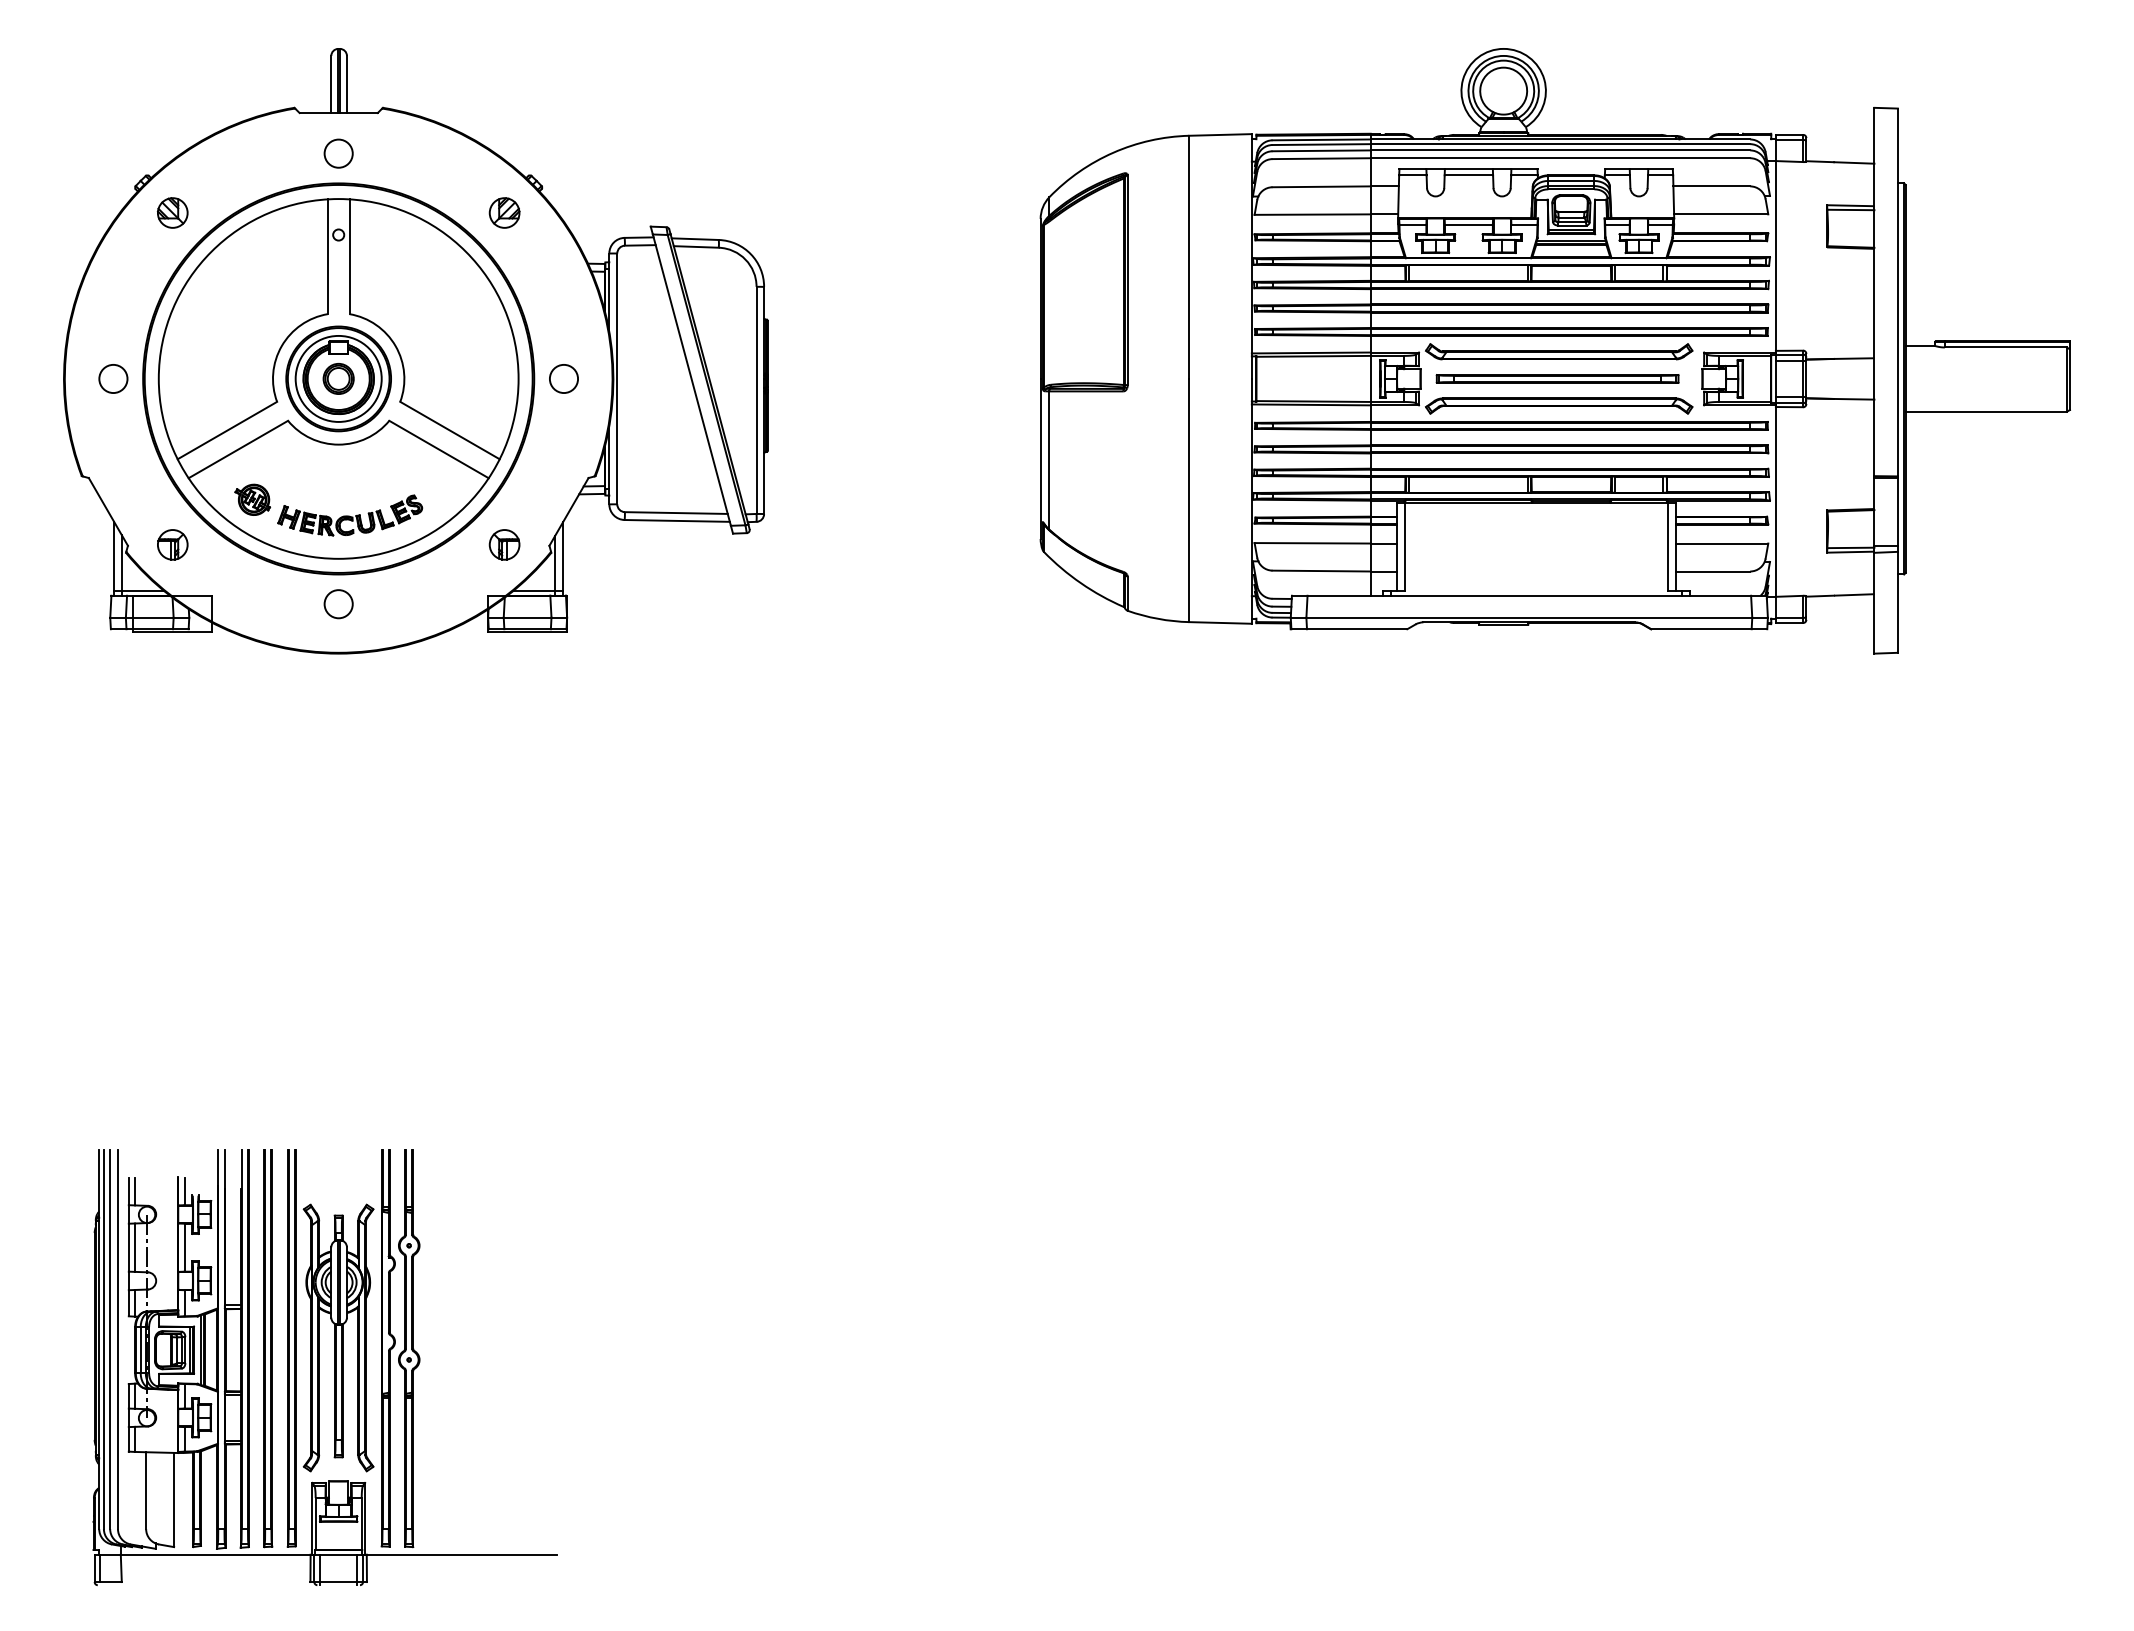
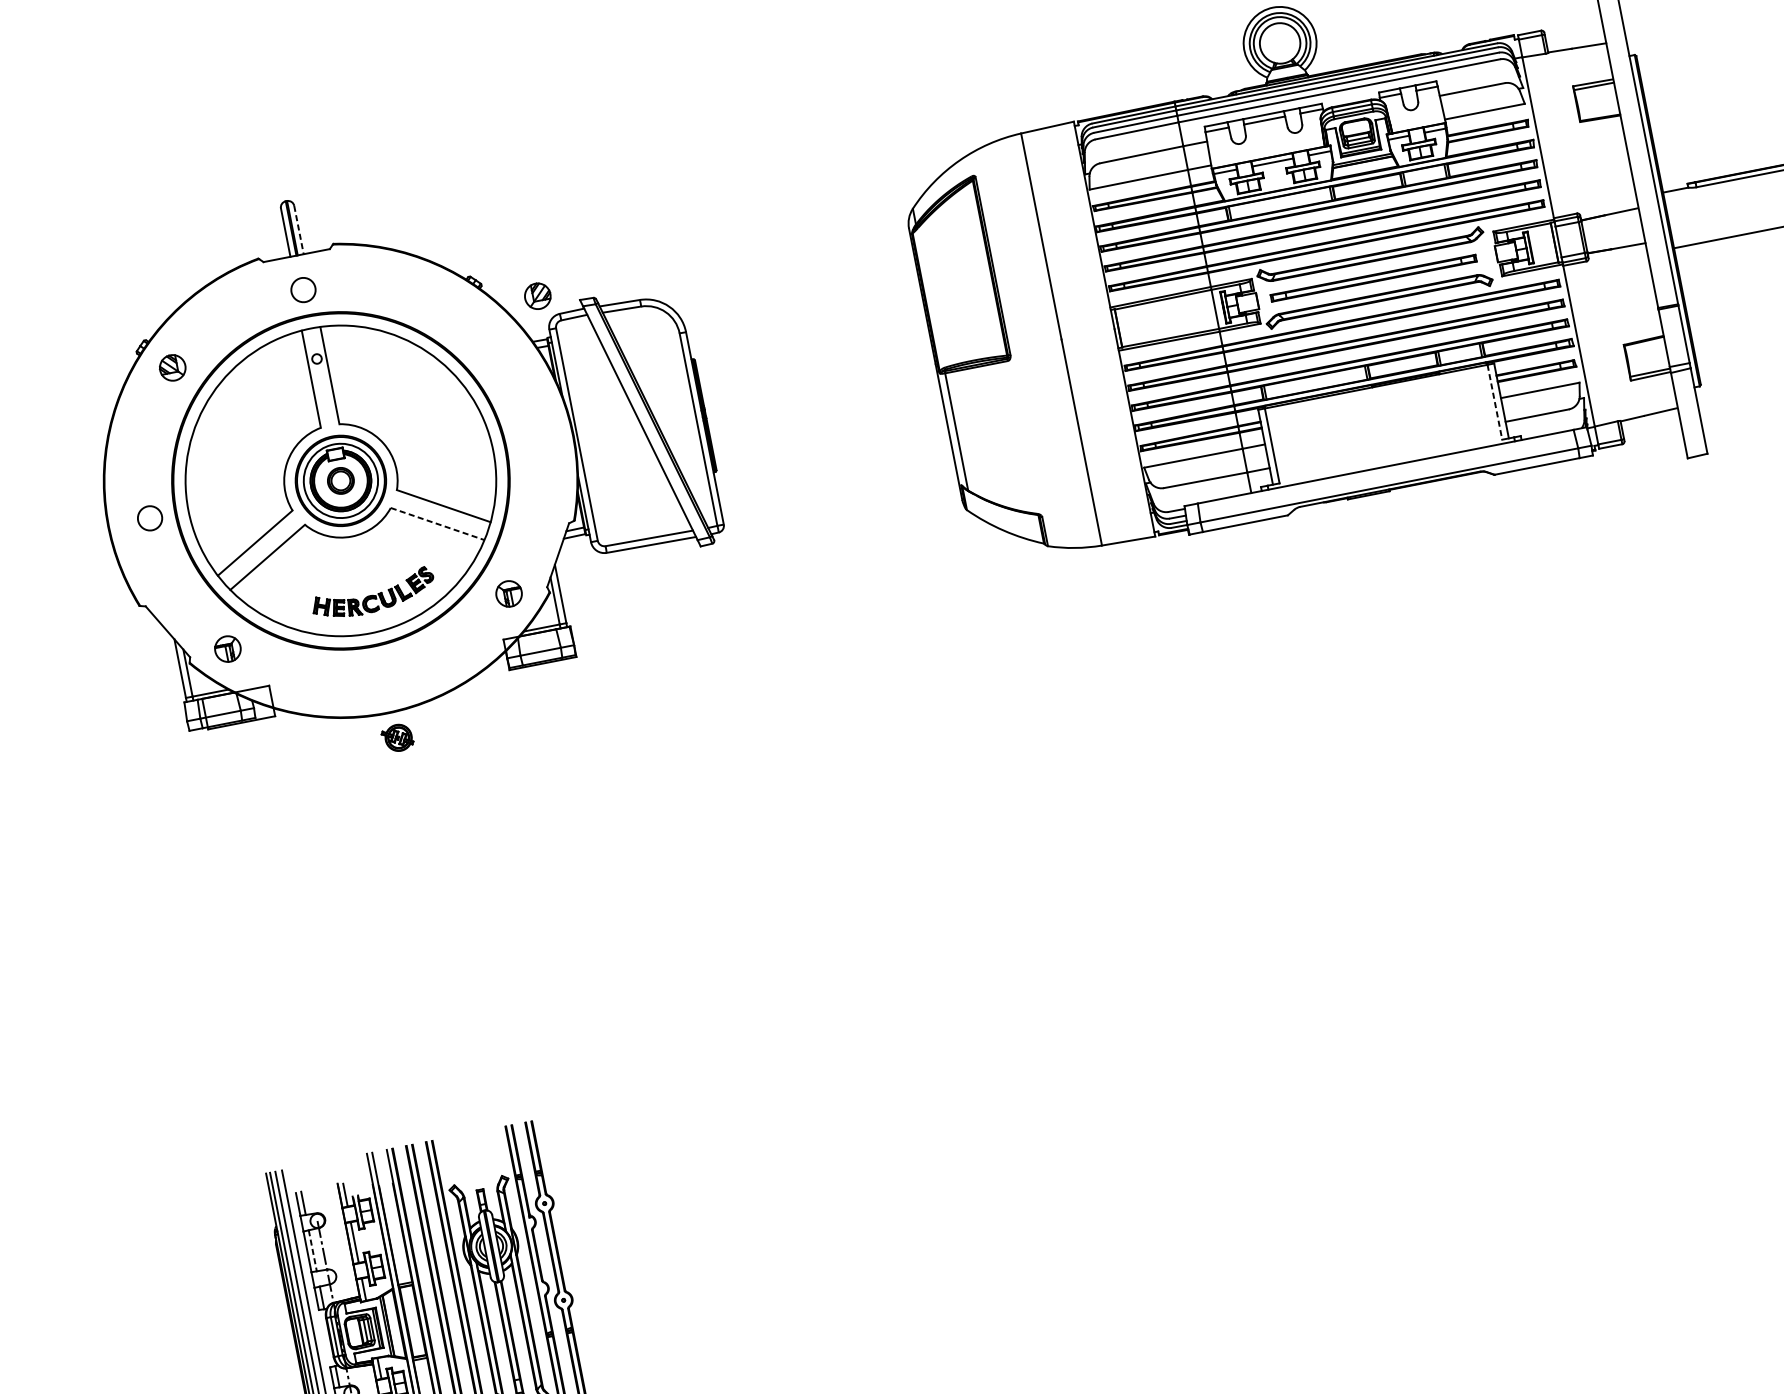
line: (346, 84) -> (298, 230), solid -> dashed
part: (504, 212) -> (537, 295), moved
circle: (563, 378) -> (531, 443), removed
line: (439, 449) -> (438, 523), solid -> dashed
part: (252, 499) -> (397, 737), moved
line: (1667, 547) -> (1494, 402), solid -> dashed
circle: (338, 604) -> (378, 672), removed
line: (135, 1248) -> (313, 1251), solid -> dashed

